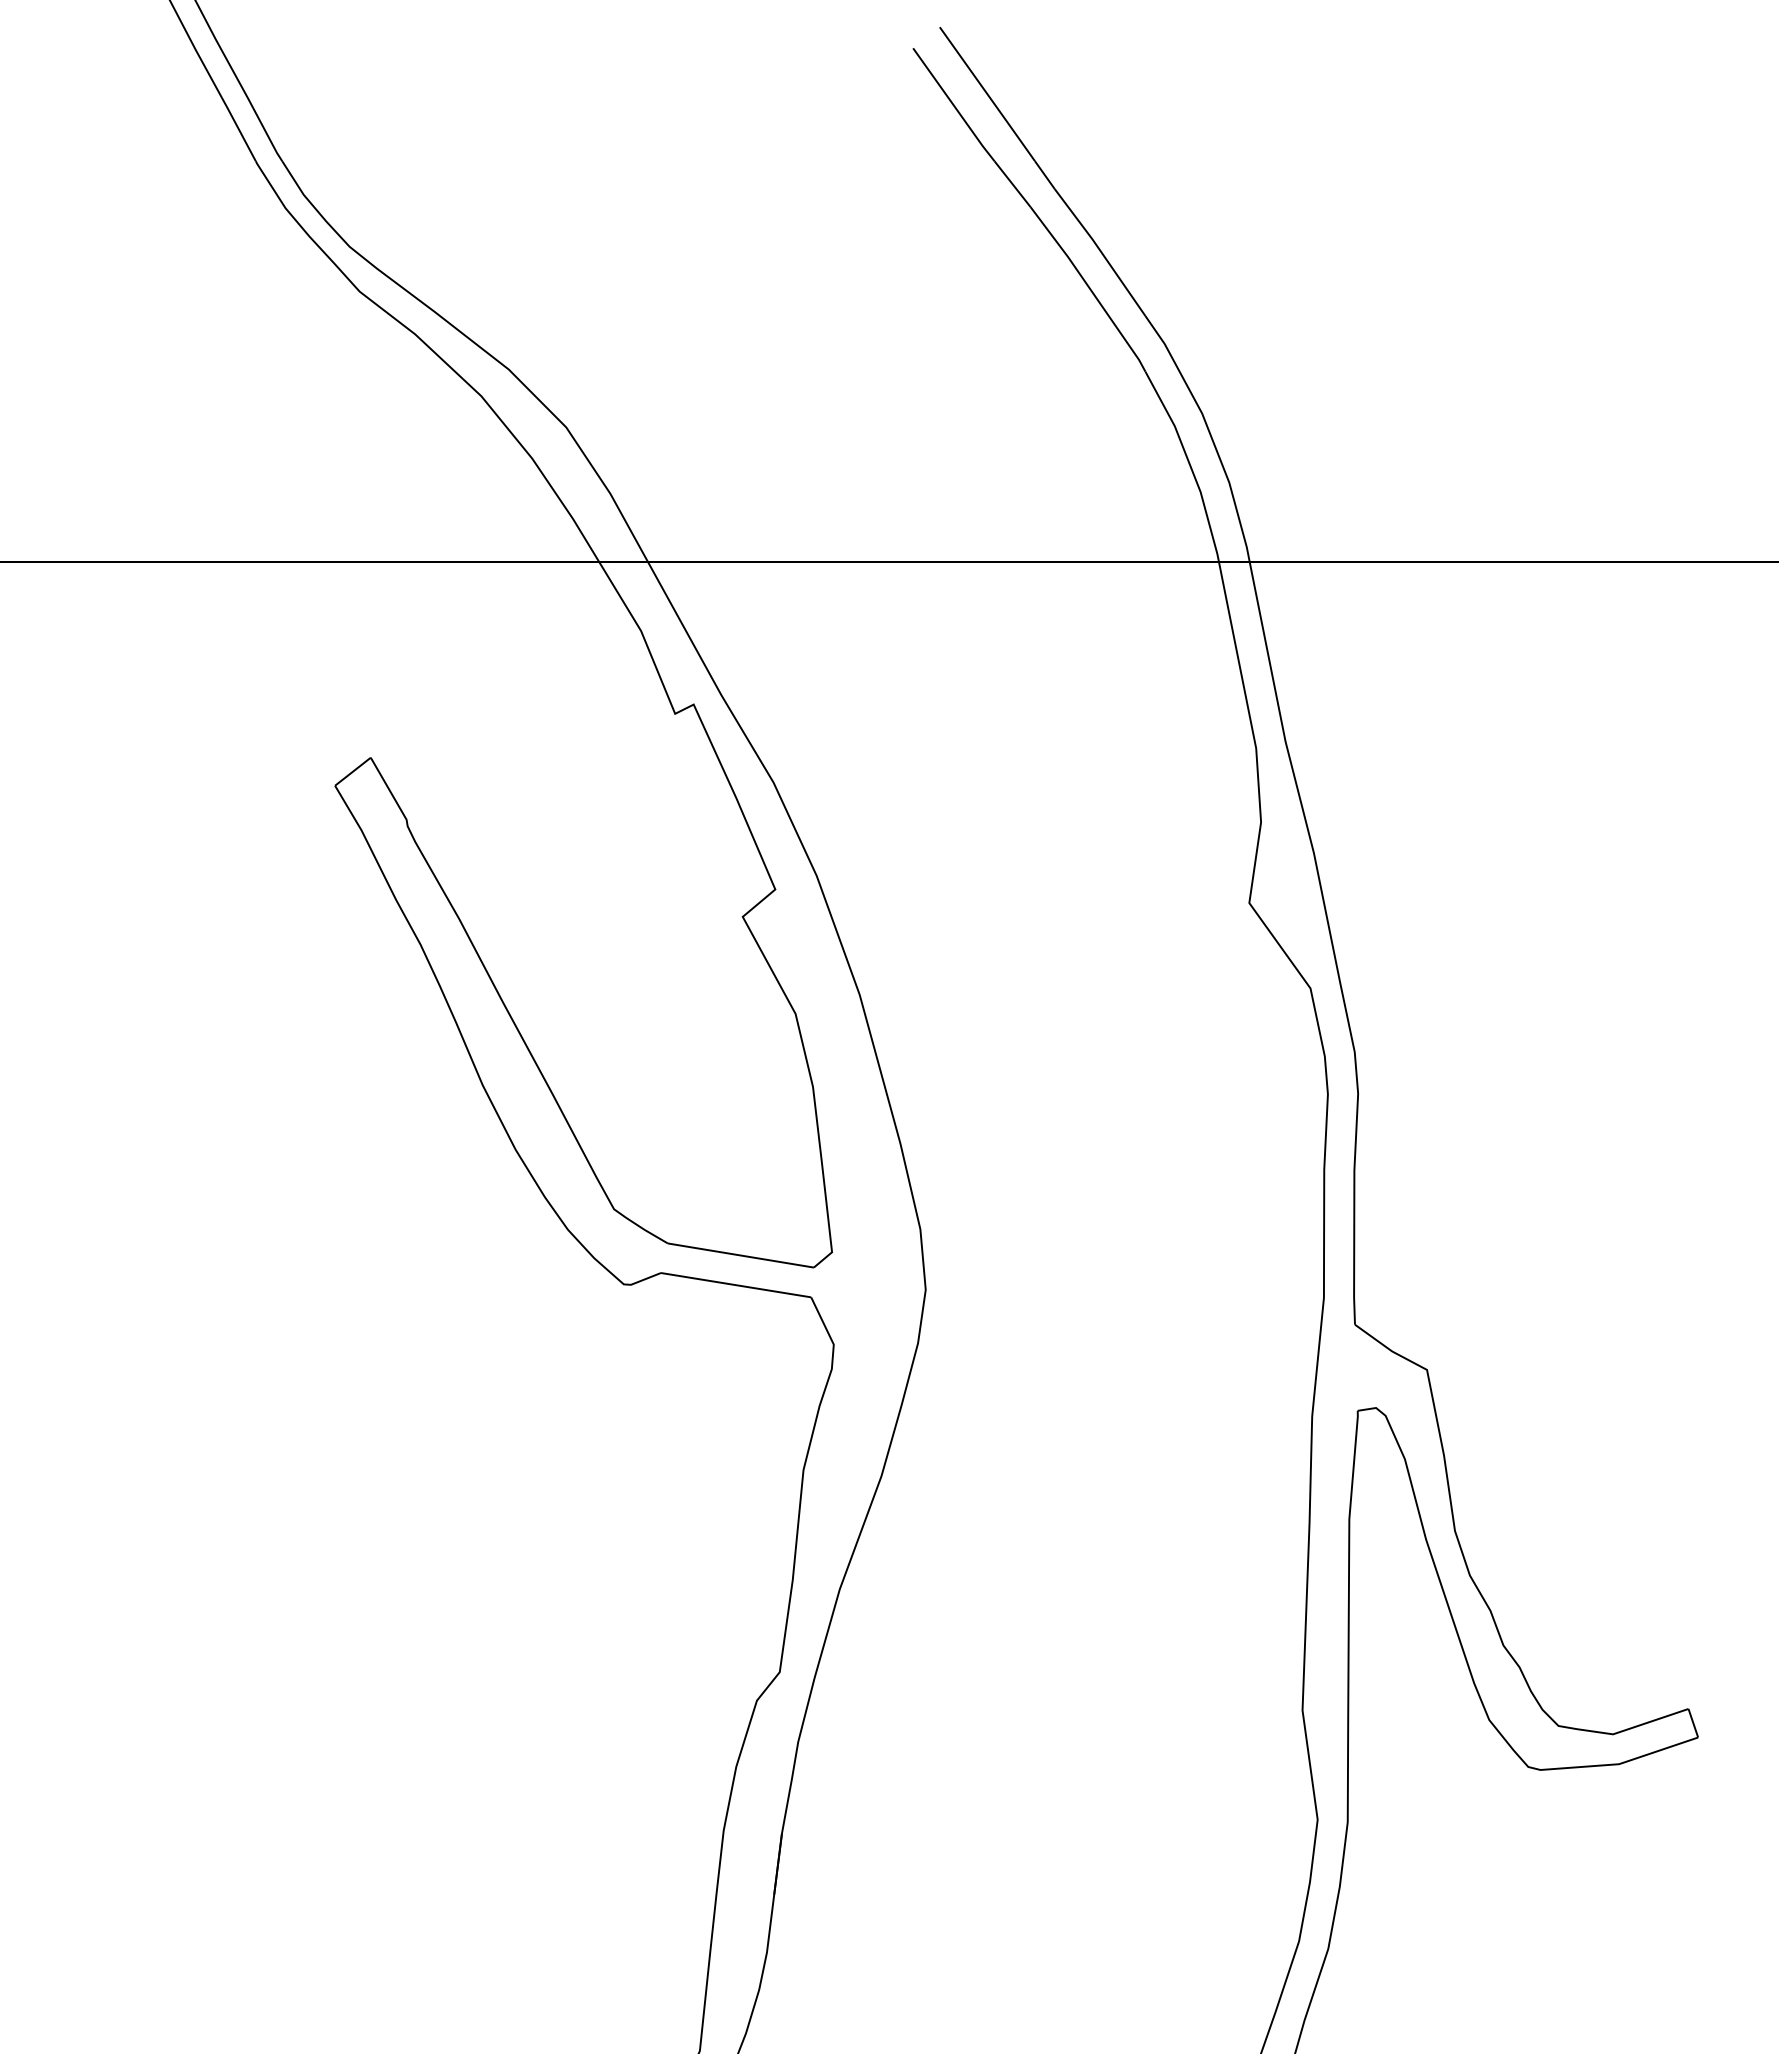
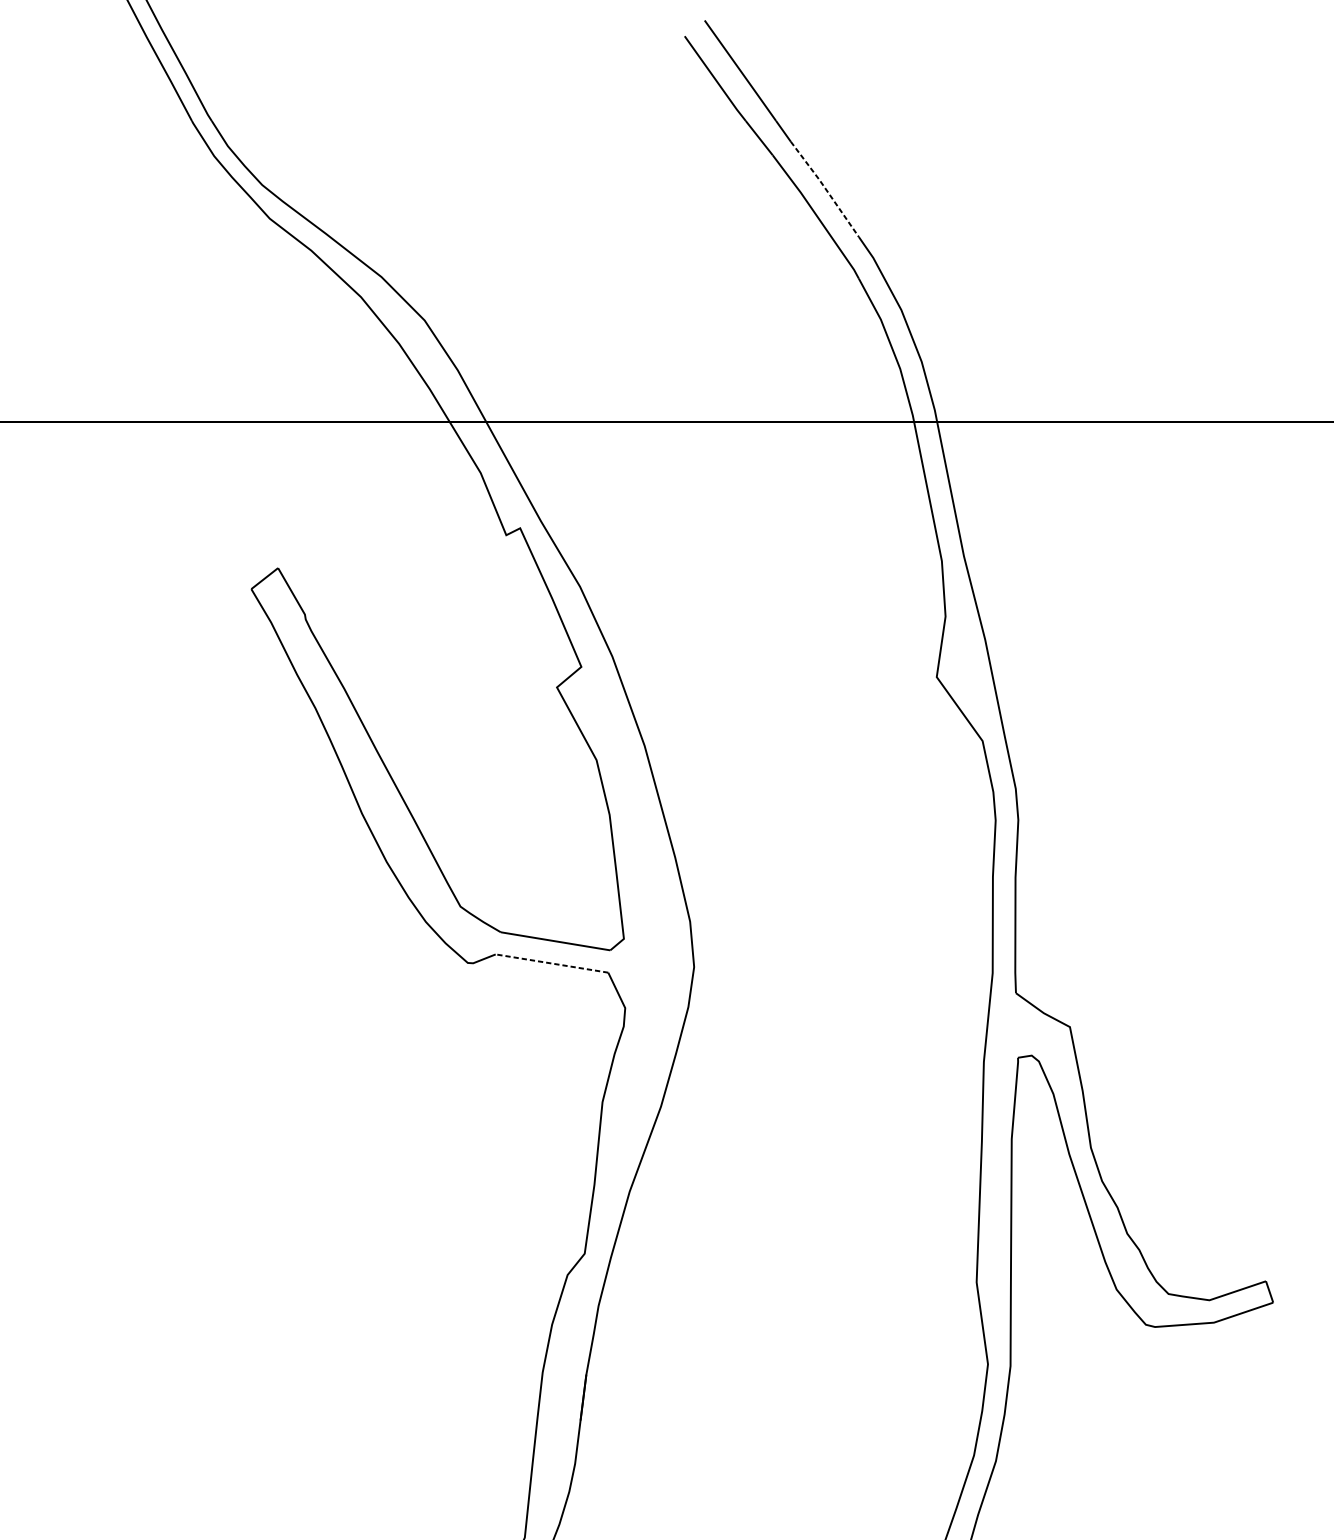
line: (1100, 251) -> (825, 188), solid -> dashed
line: (735, 1285) -> (551, 963), solid -> dashed

